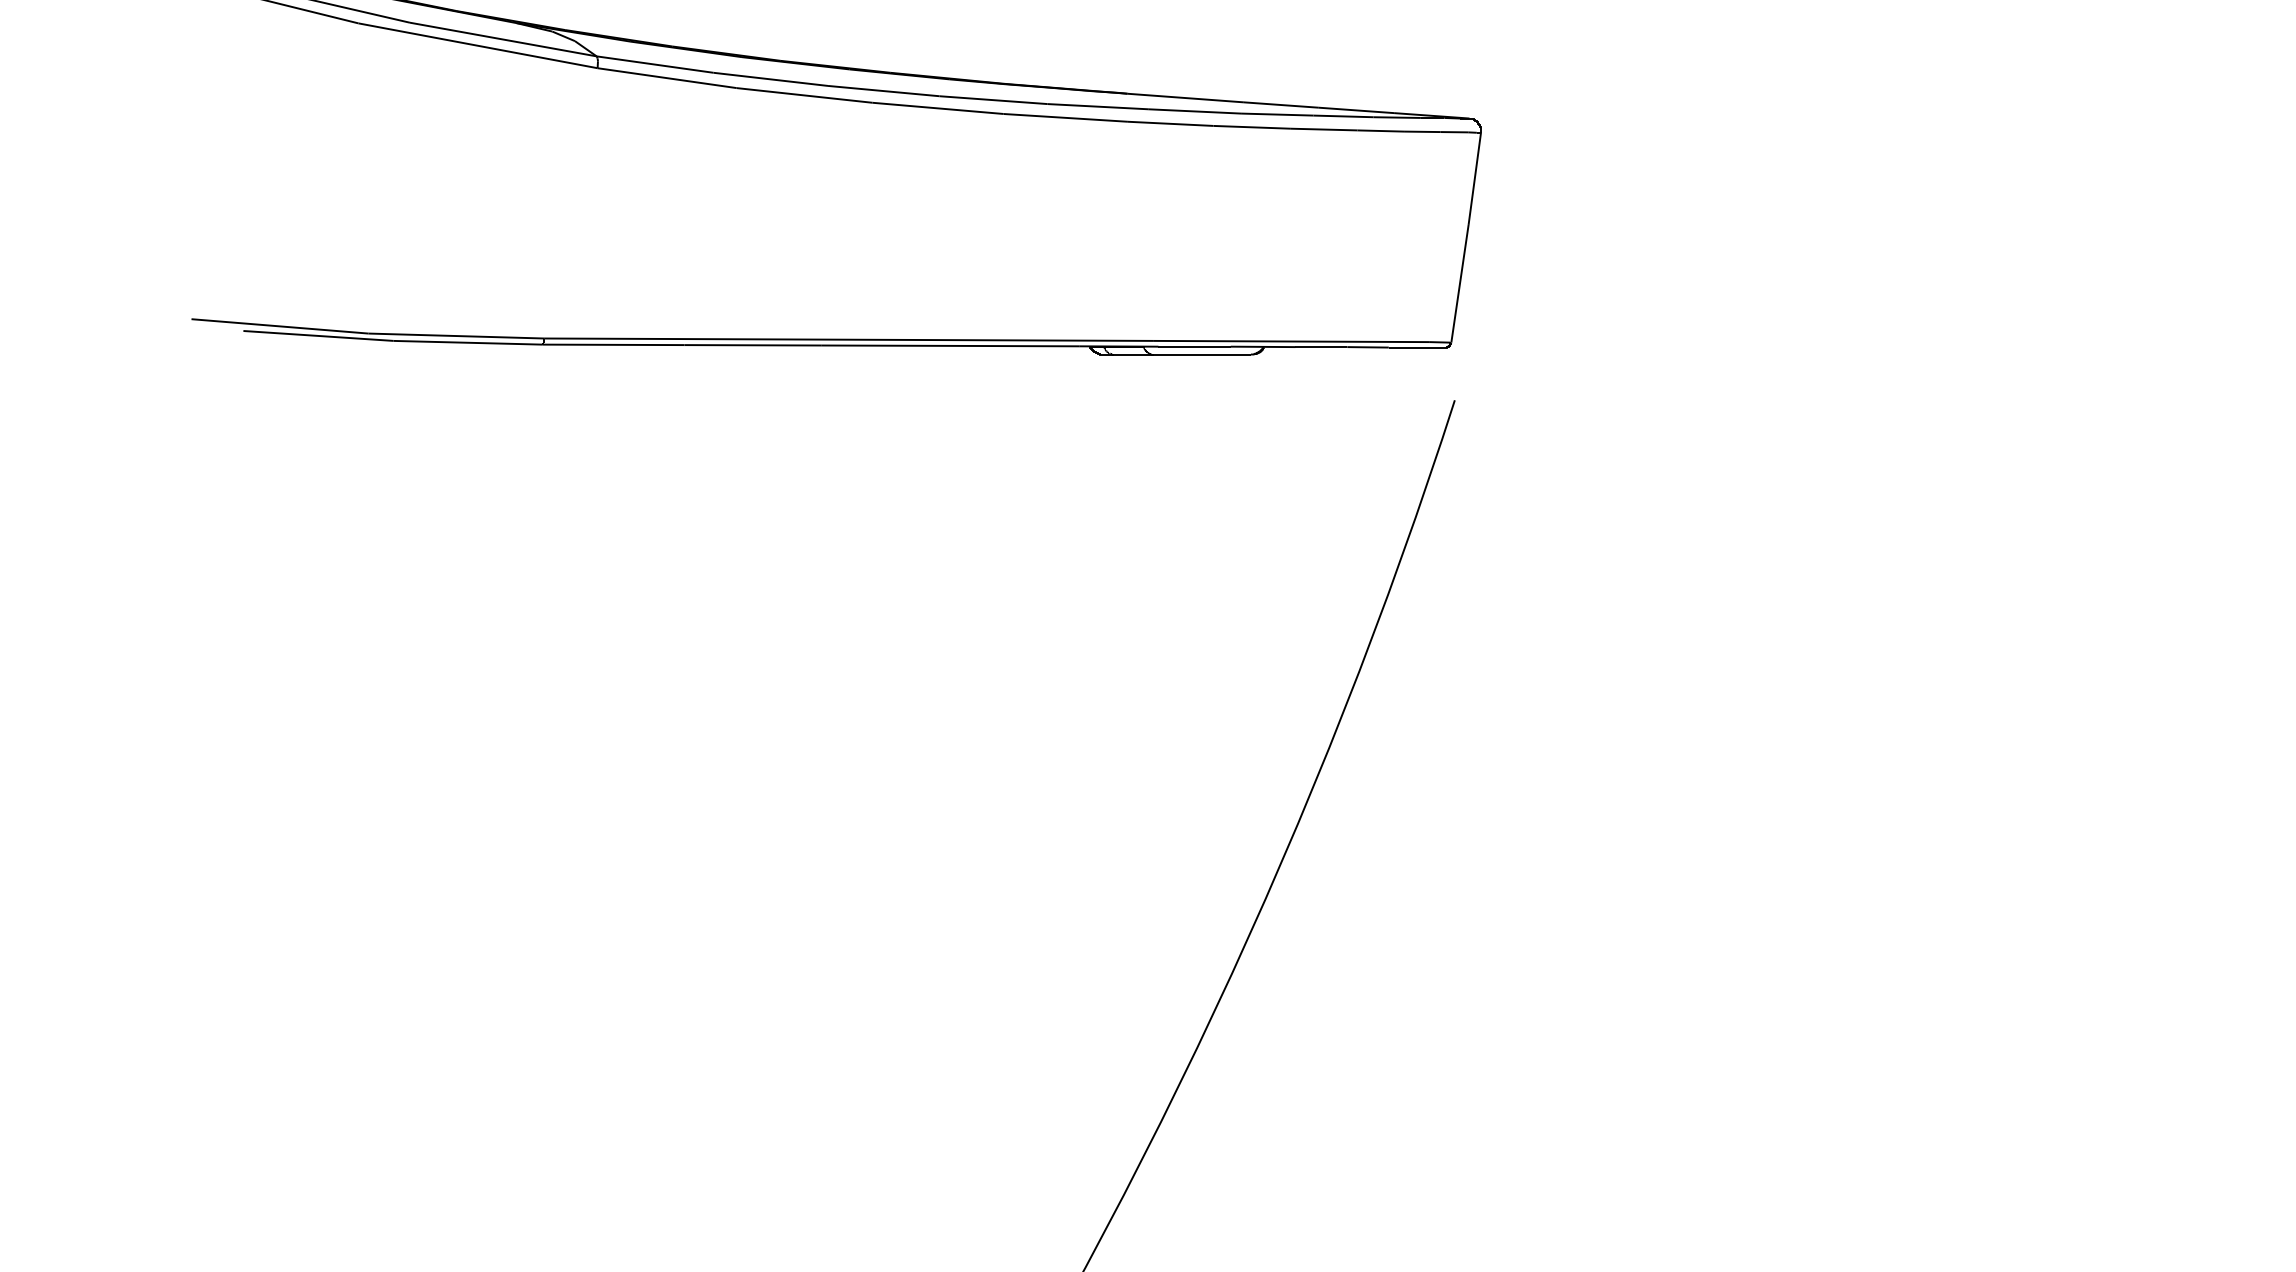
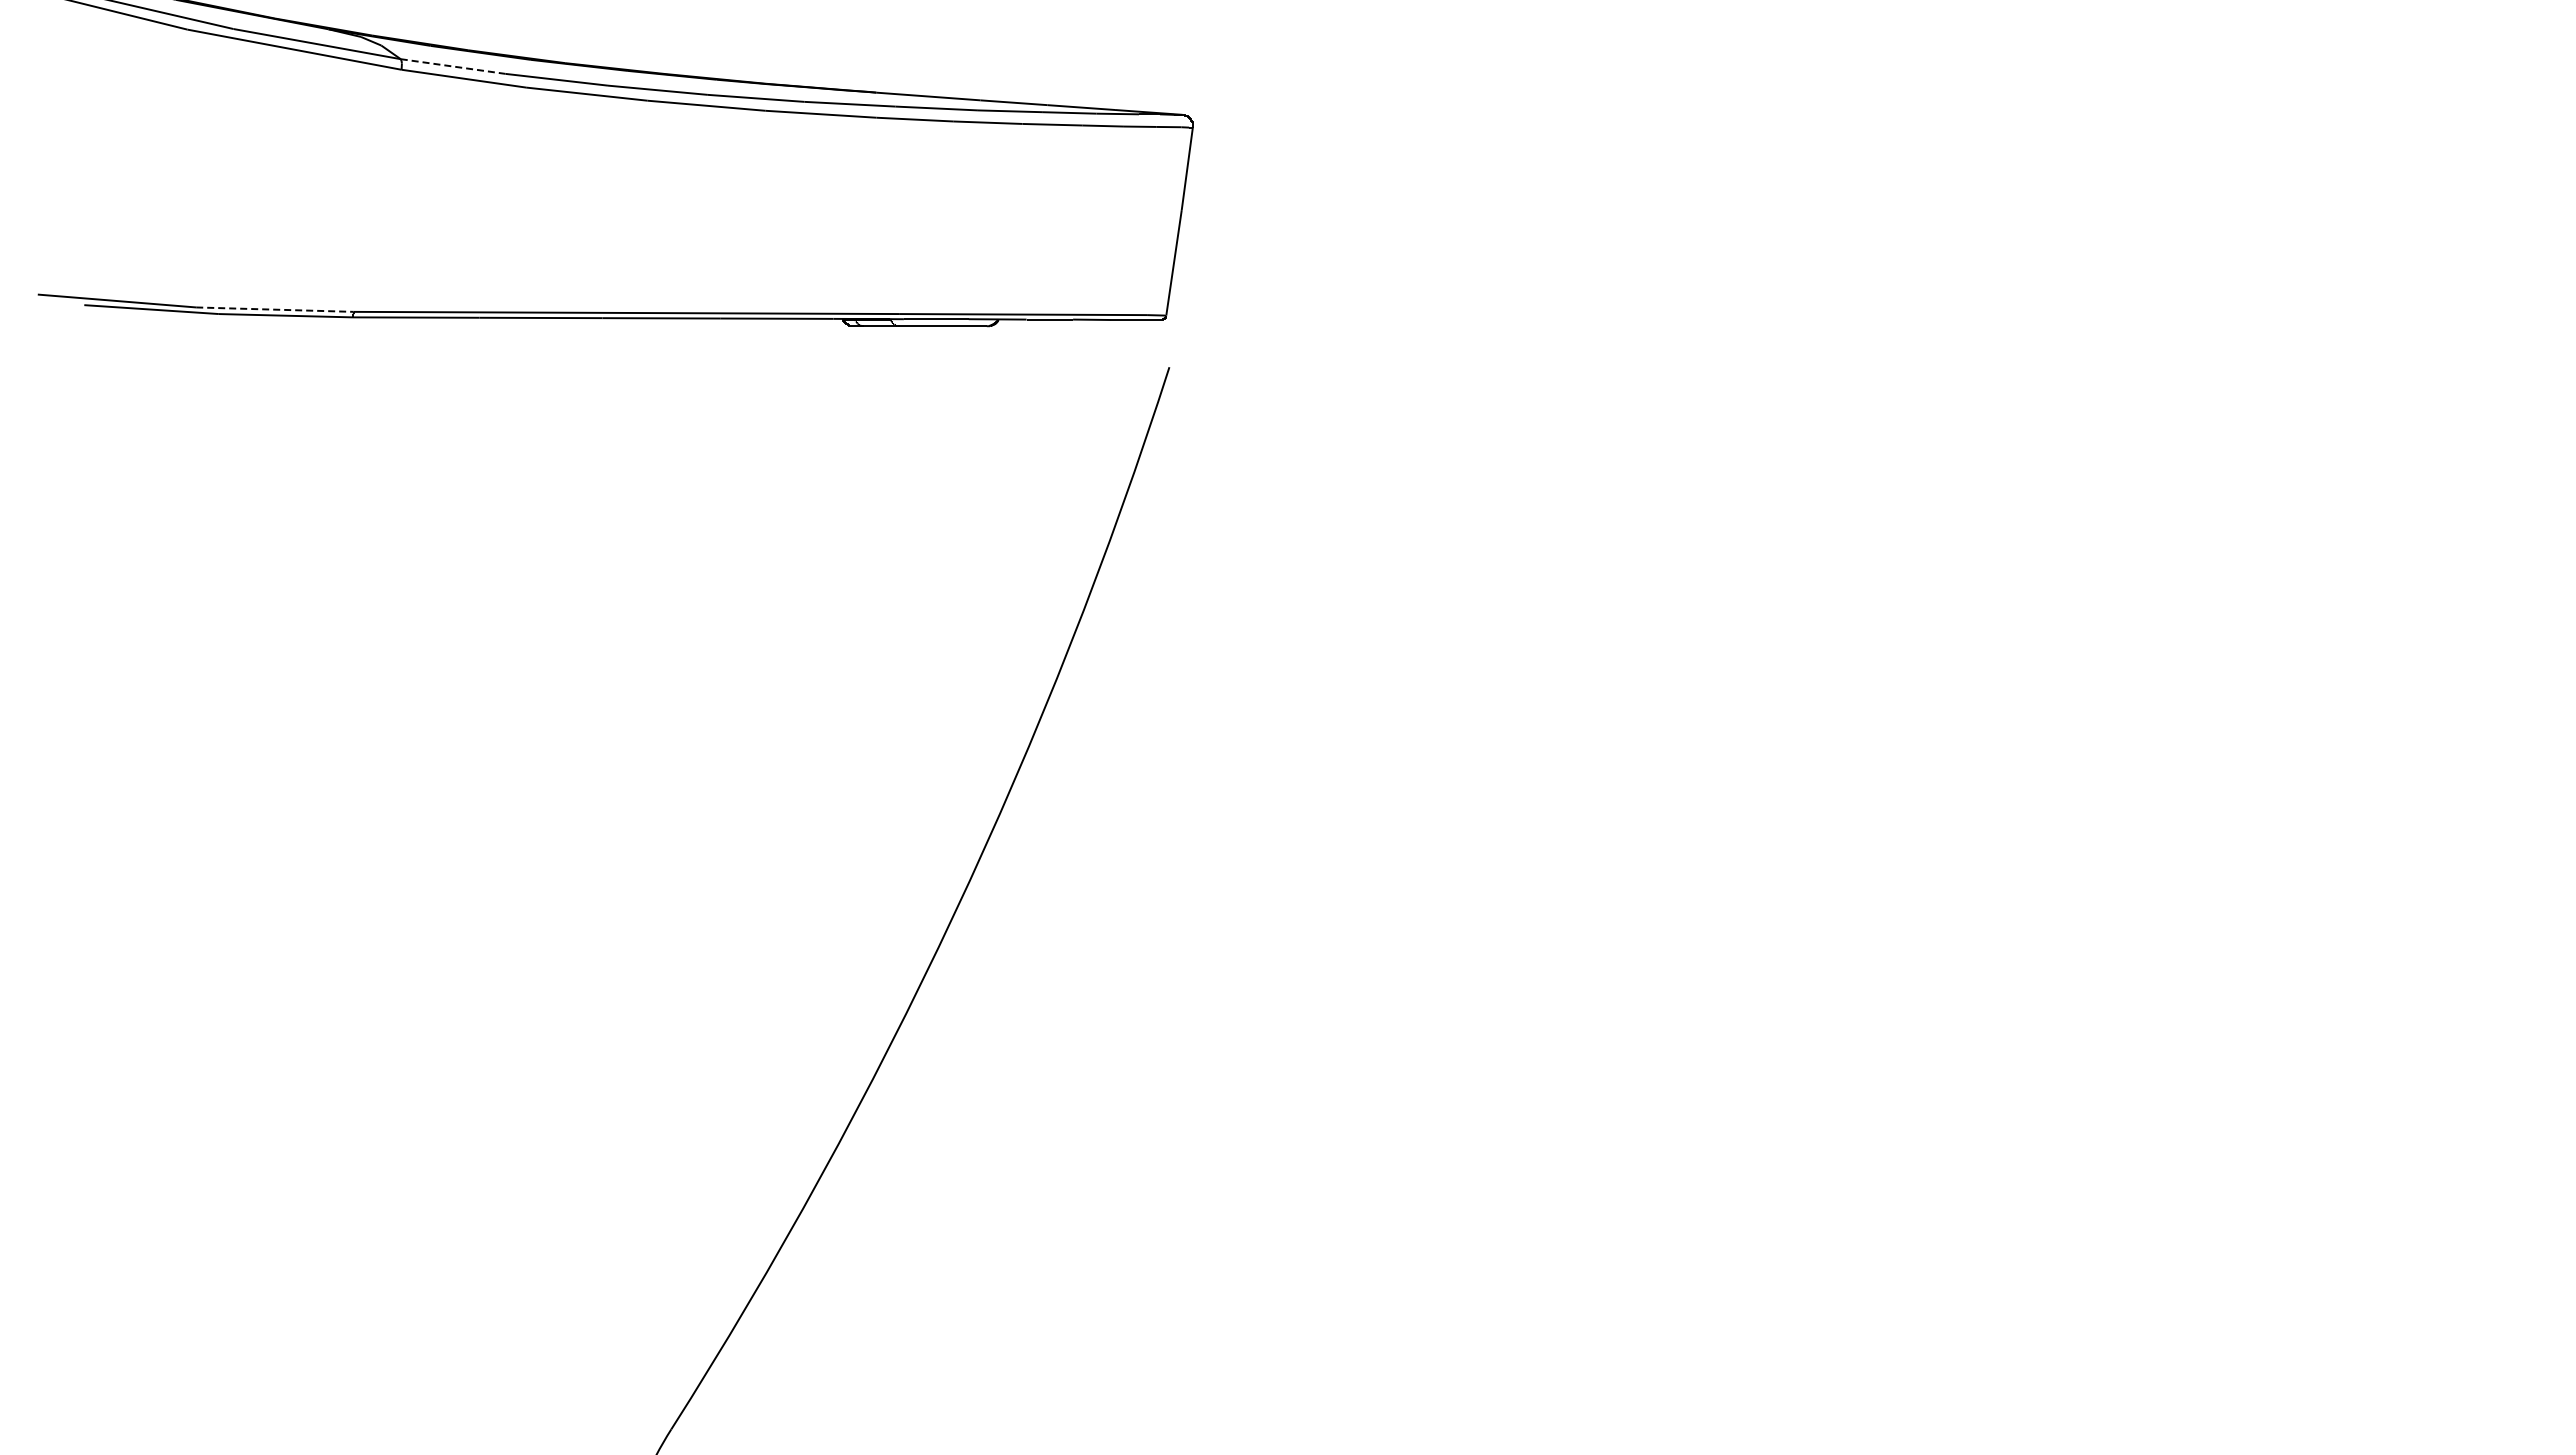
line: (655, 64) -> (453, 66), solid -> dashed
line: (455, 335) -> (274, 309), solid -> dashed

